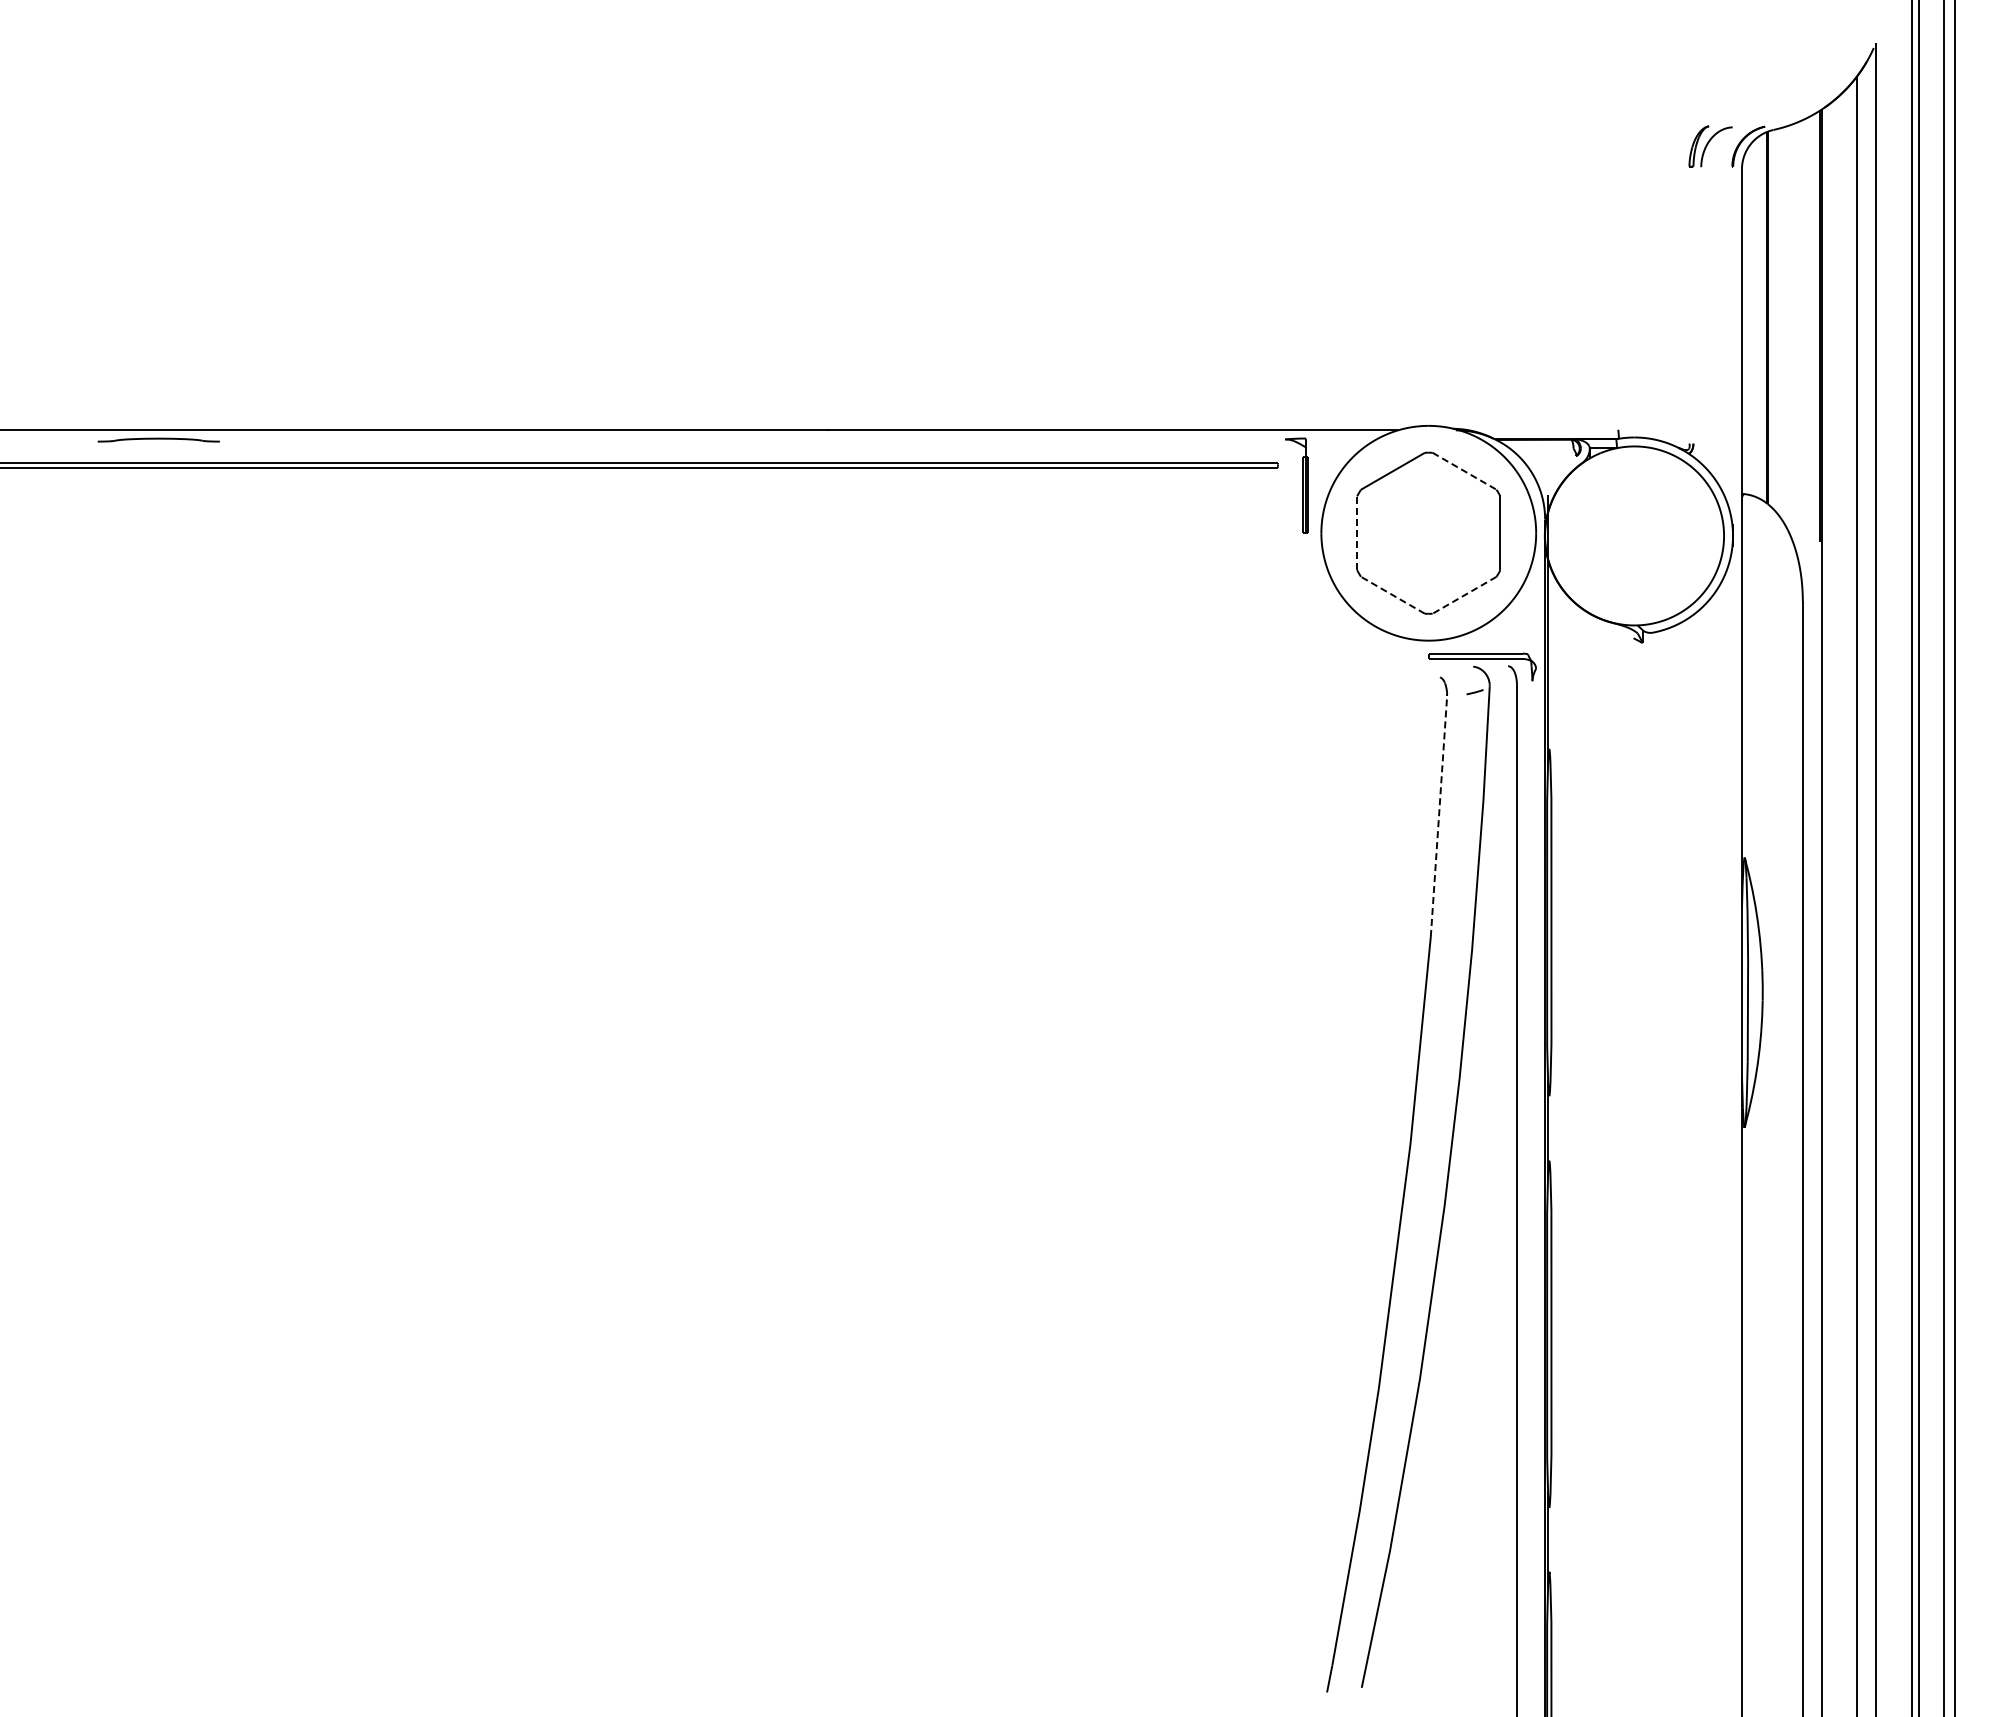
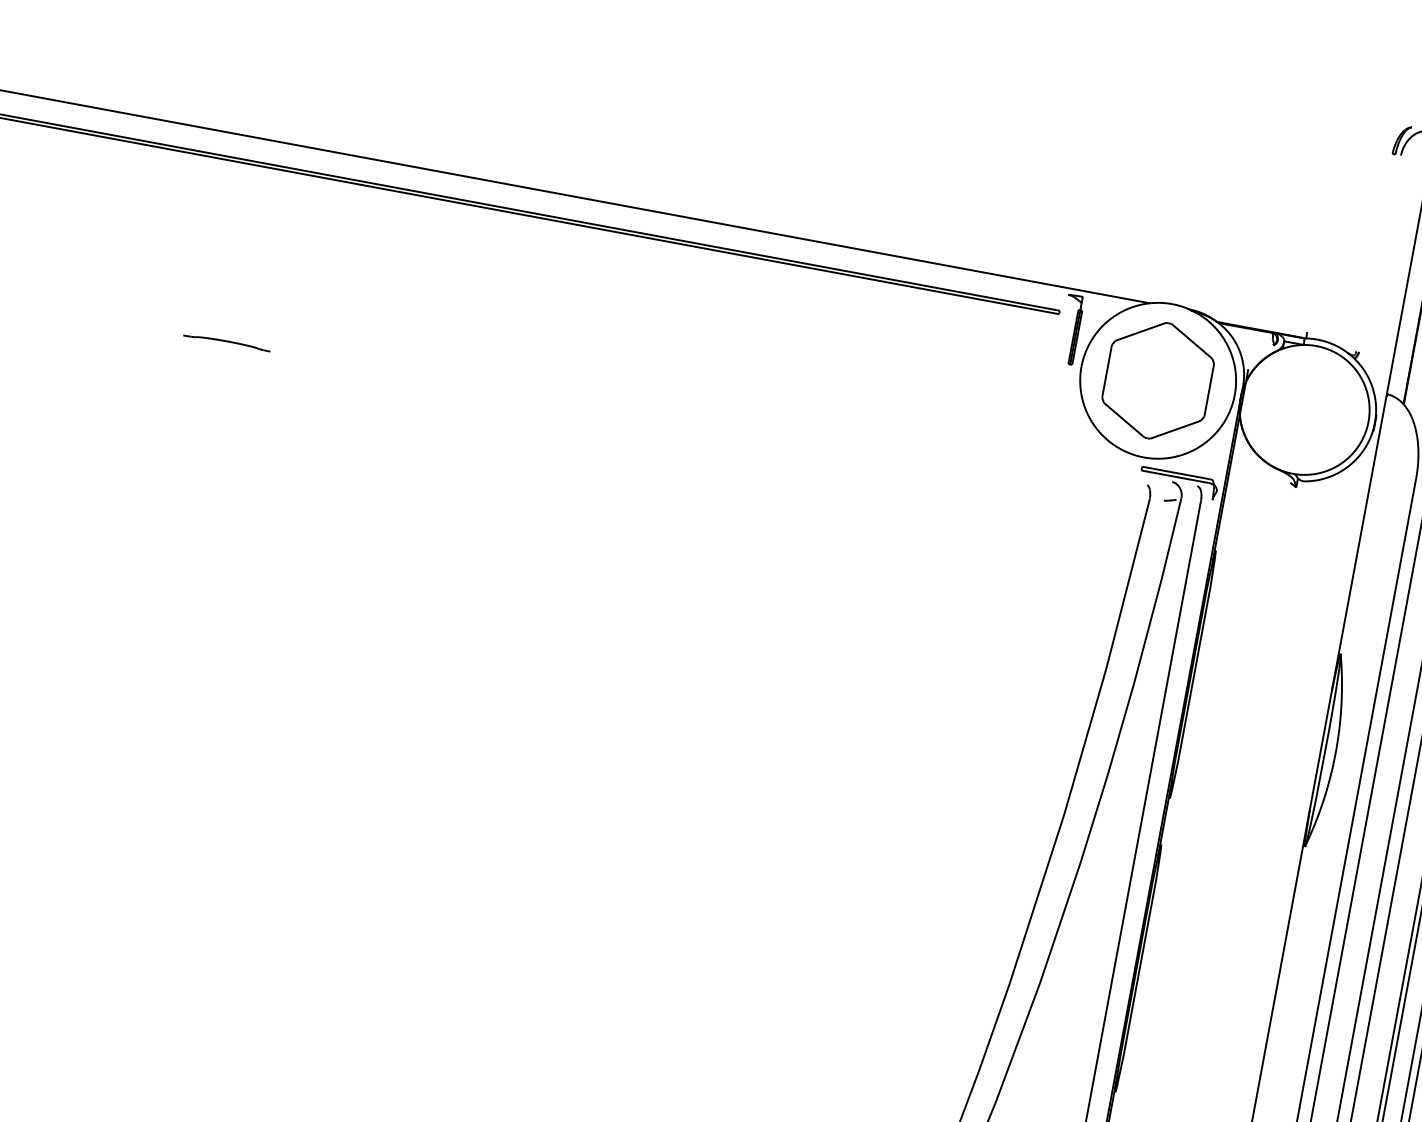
part: (158, 439) -> (226, 341), moved
line: (1464, 471) -> (1191, 341), dashed -> solid
line: (1357, 533) -> (1107, 371), dashed -> solid
line: (1392, 595) -> (1124, 420), dashed -> solid
line: (1464, 595) -> (1175, 429), dashed -> solid
line: (1439, 816) -> (1128, 584), dashed -> solid

